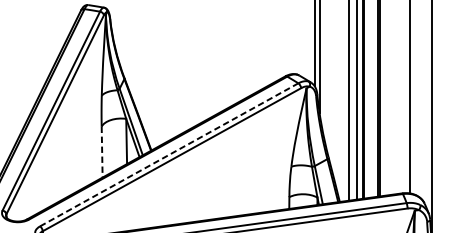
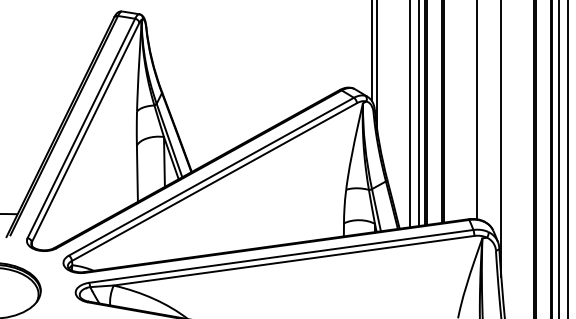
line: (102, 152) -> (137, 174), dashed -> solid
line: (169, 154) -> (211, 176), dashed -> solid

